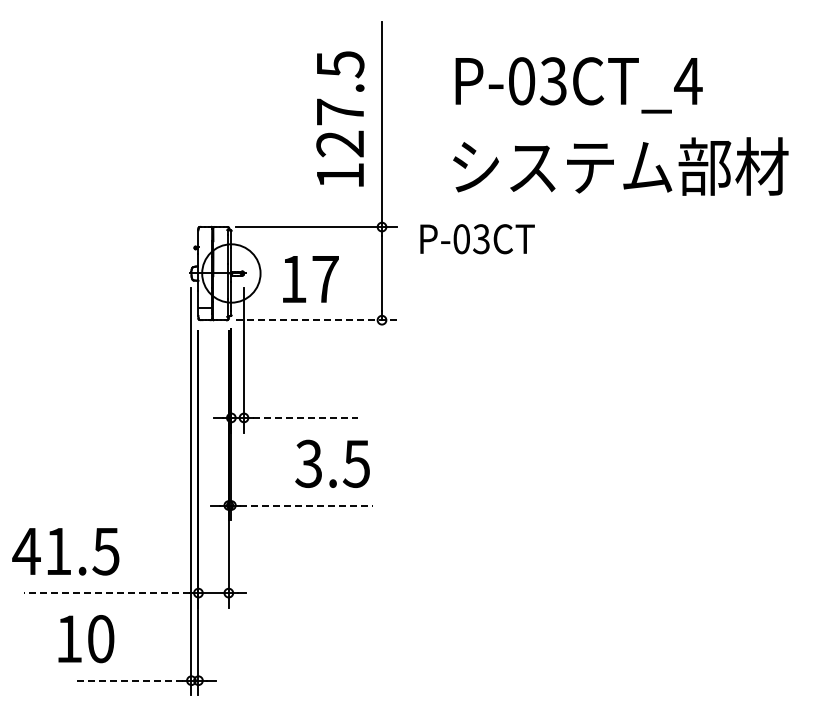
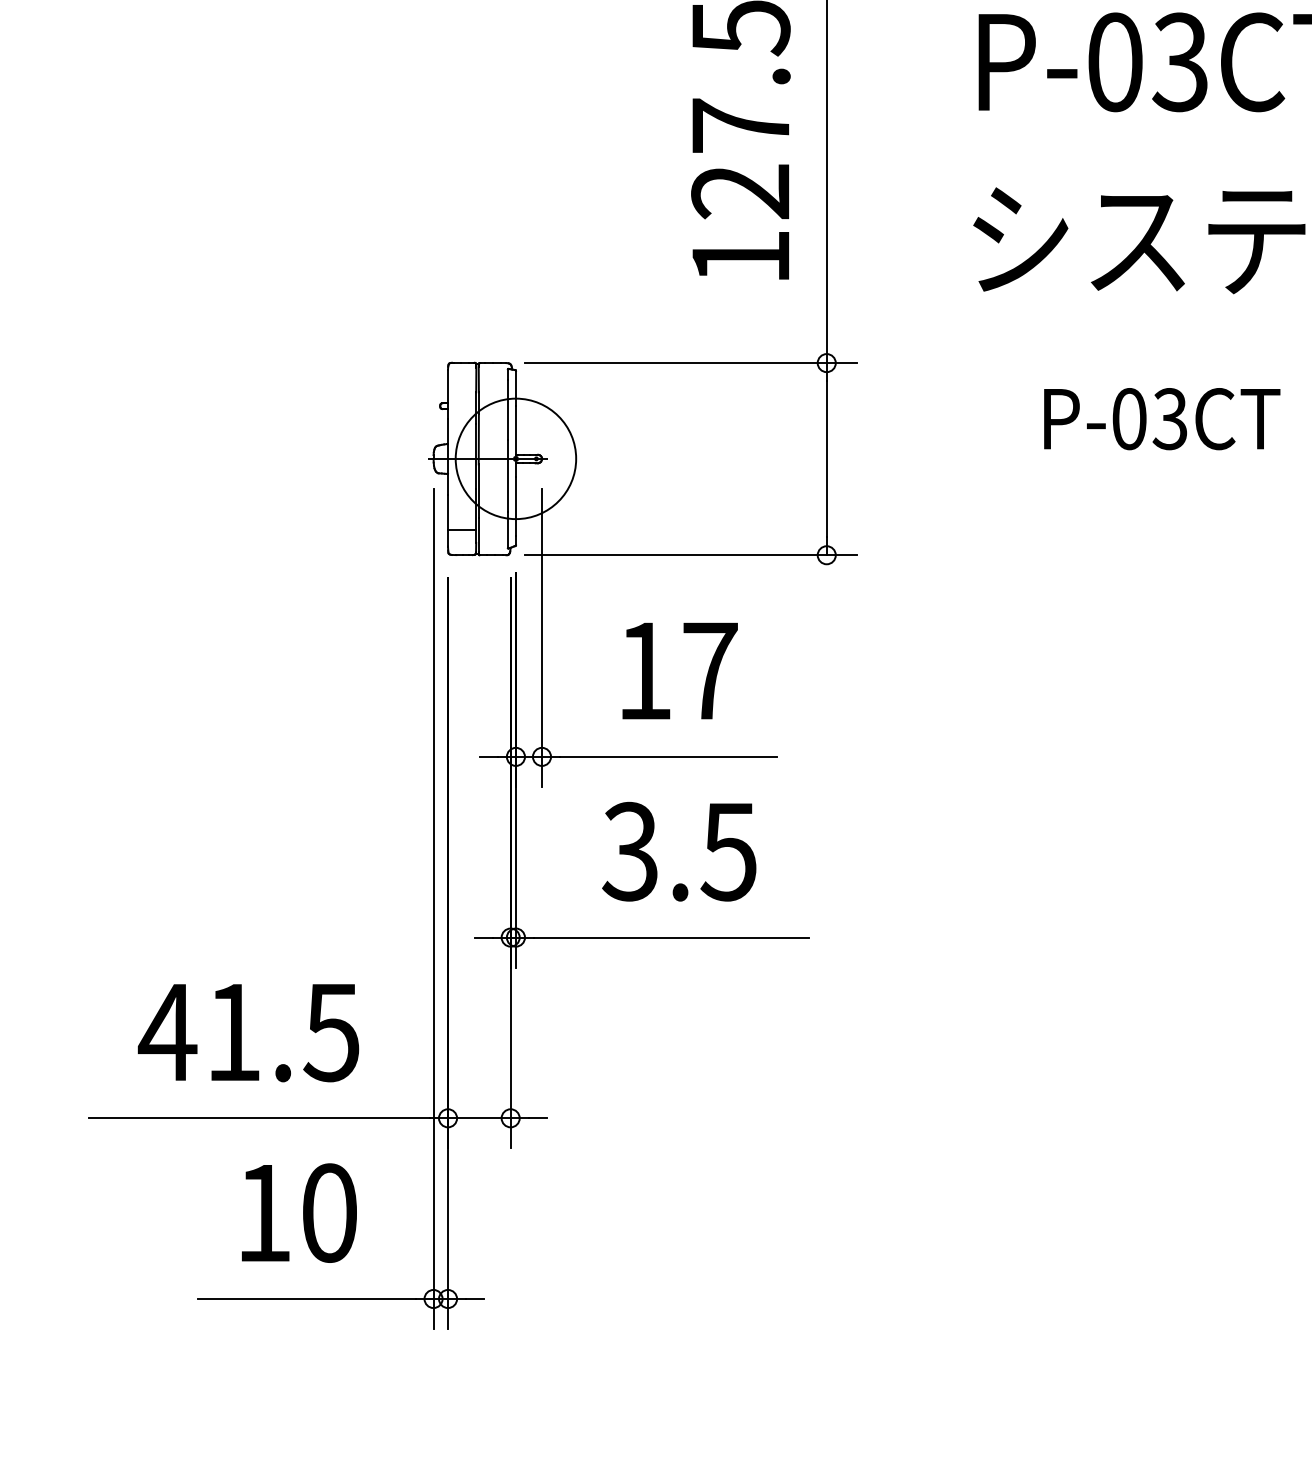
text: (477, 239) -> (1161, 419), moved
text: (310, 279) -> (679, 671), moved
line: (316, 320) -> (691, 555), dashed -> solid
line: (305, 417) -> (668, 755), dashed -> solid
text: (332, 463) -> (679, 850), moved
line: (306, 505) -> (670, 937), dashed -> solid
text: (65, 551) -> (247, 1032), moved
line: (107, 593) -> (260, 1119), dashed -> solid
text: (86, 639) -> (299, 1214), moved
line: (129, 680) -> (305, 1298), dashed -> solid

